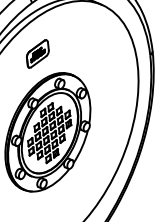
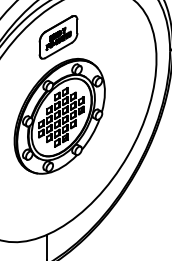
part: (37, 54) -> (58, 37), size x1.67

